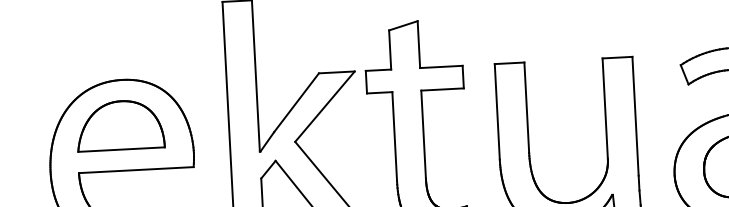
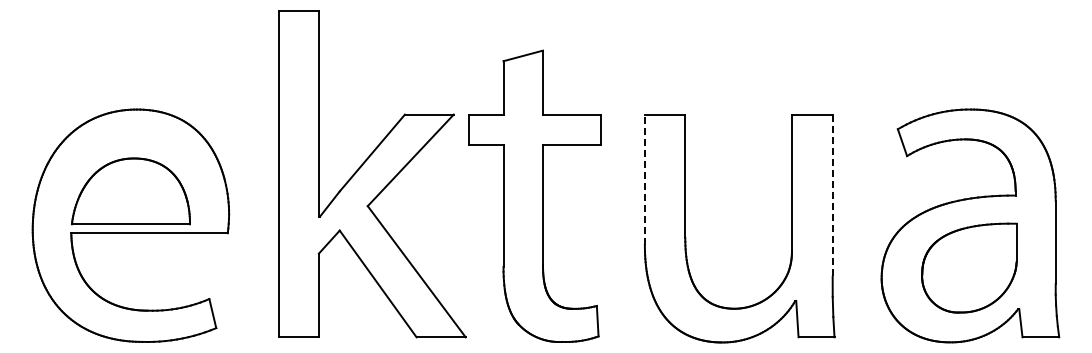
line: (497, 111) -> (644, 179), solid -> dashed
line: (635, 116) -> (832, 196), solid -> dashed
part: (120, 125) -> (130, 191), moved

